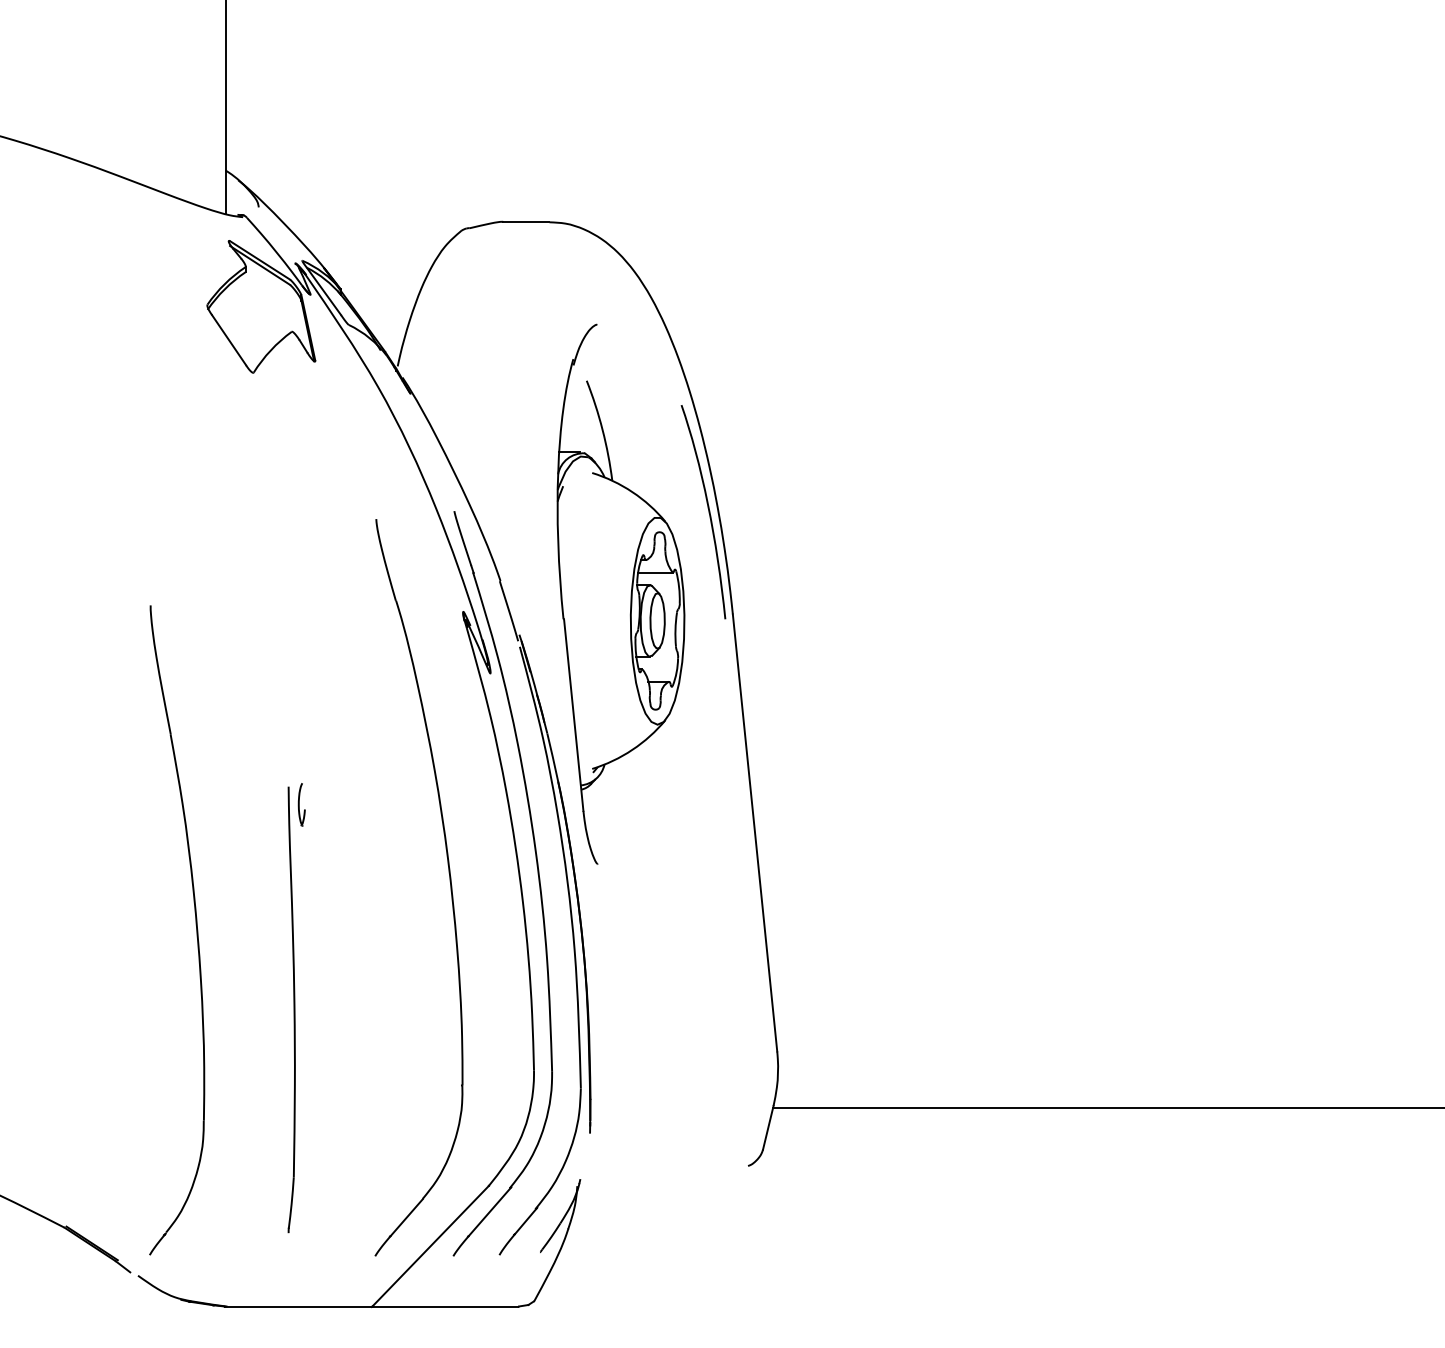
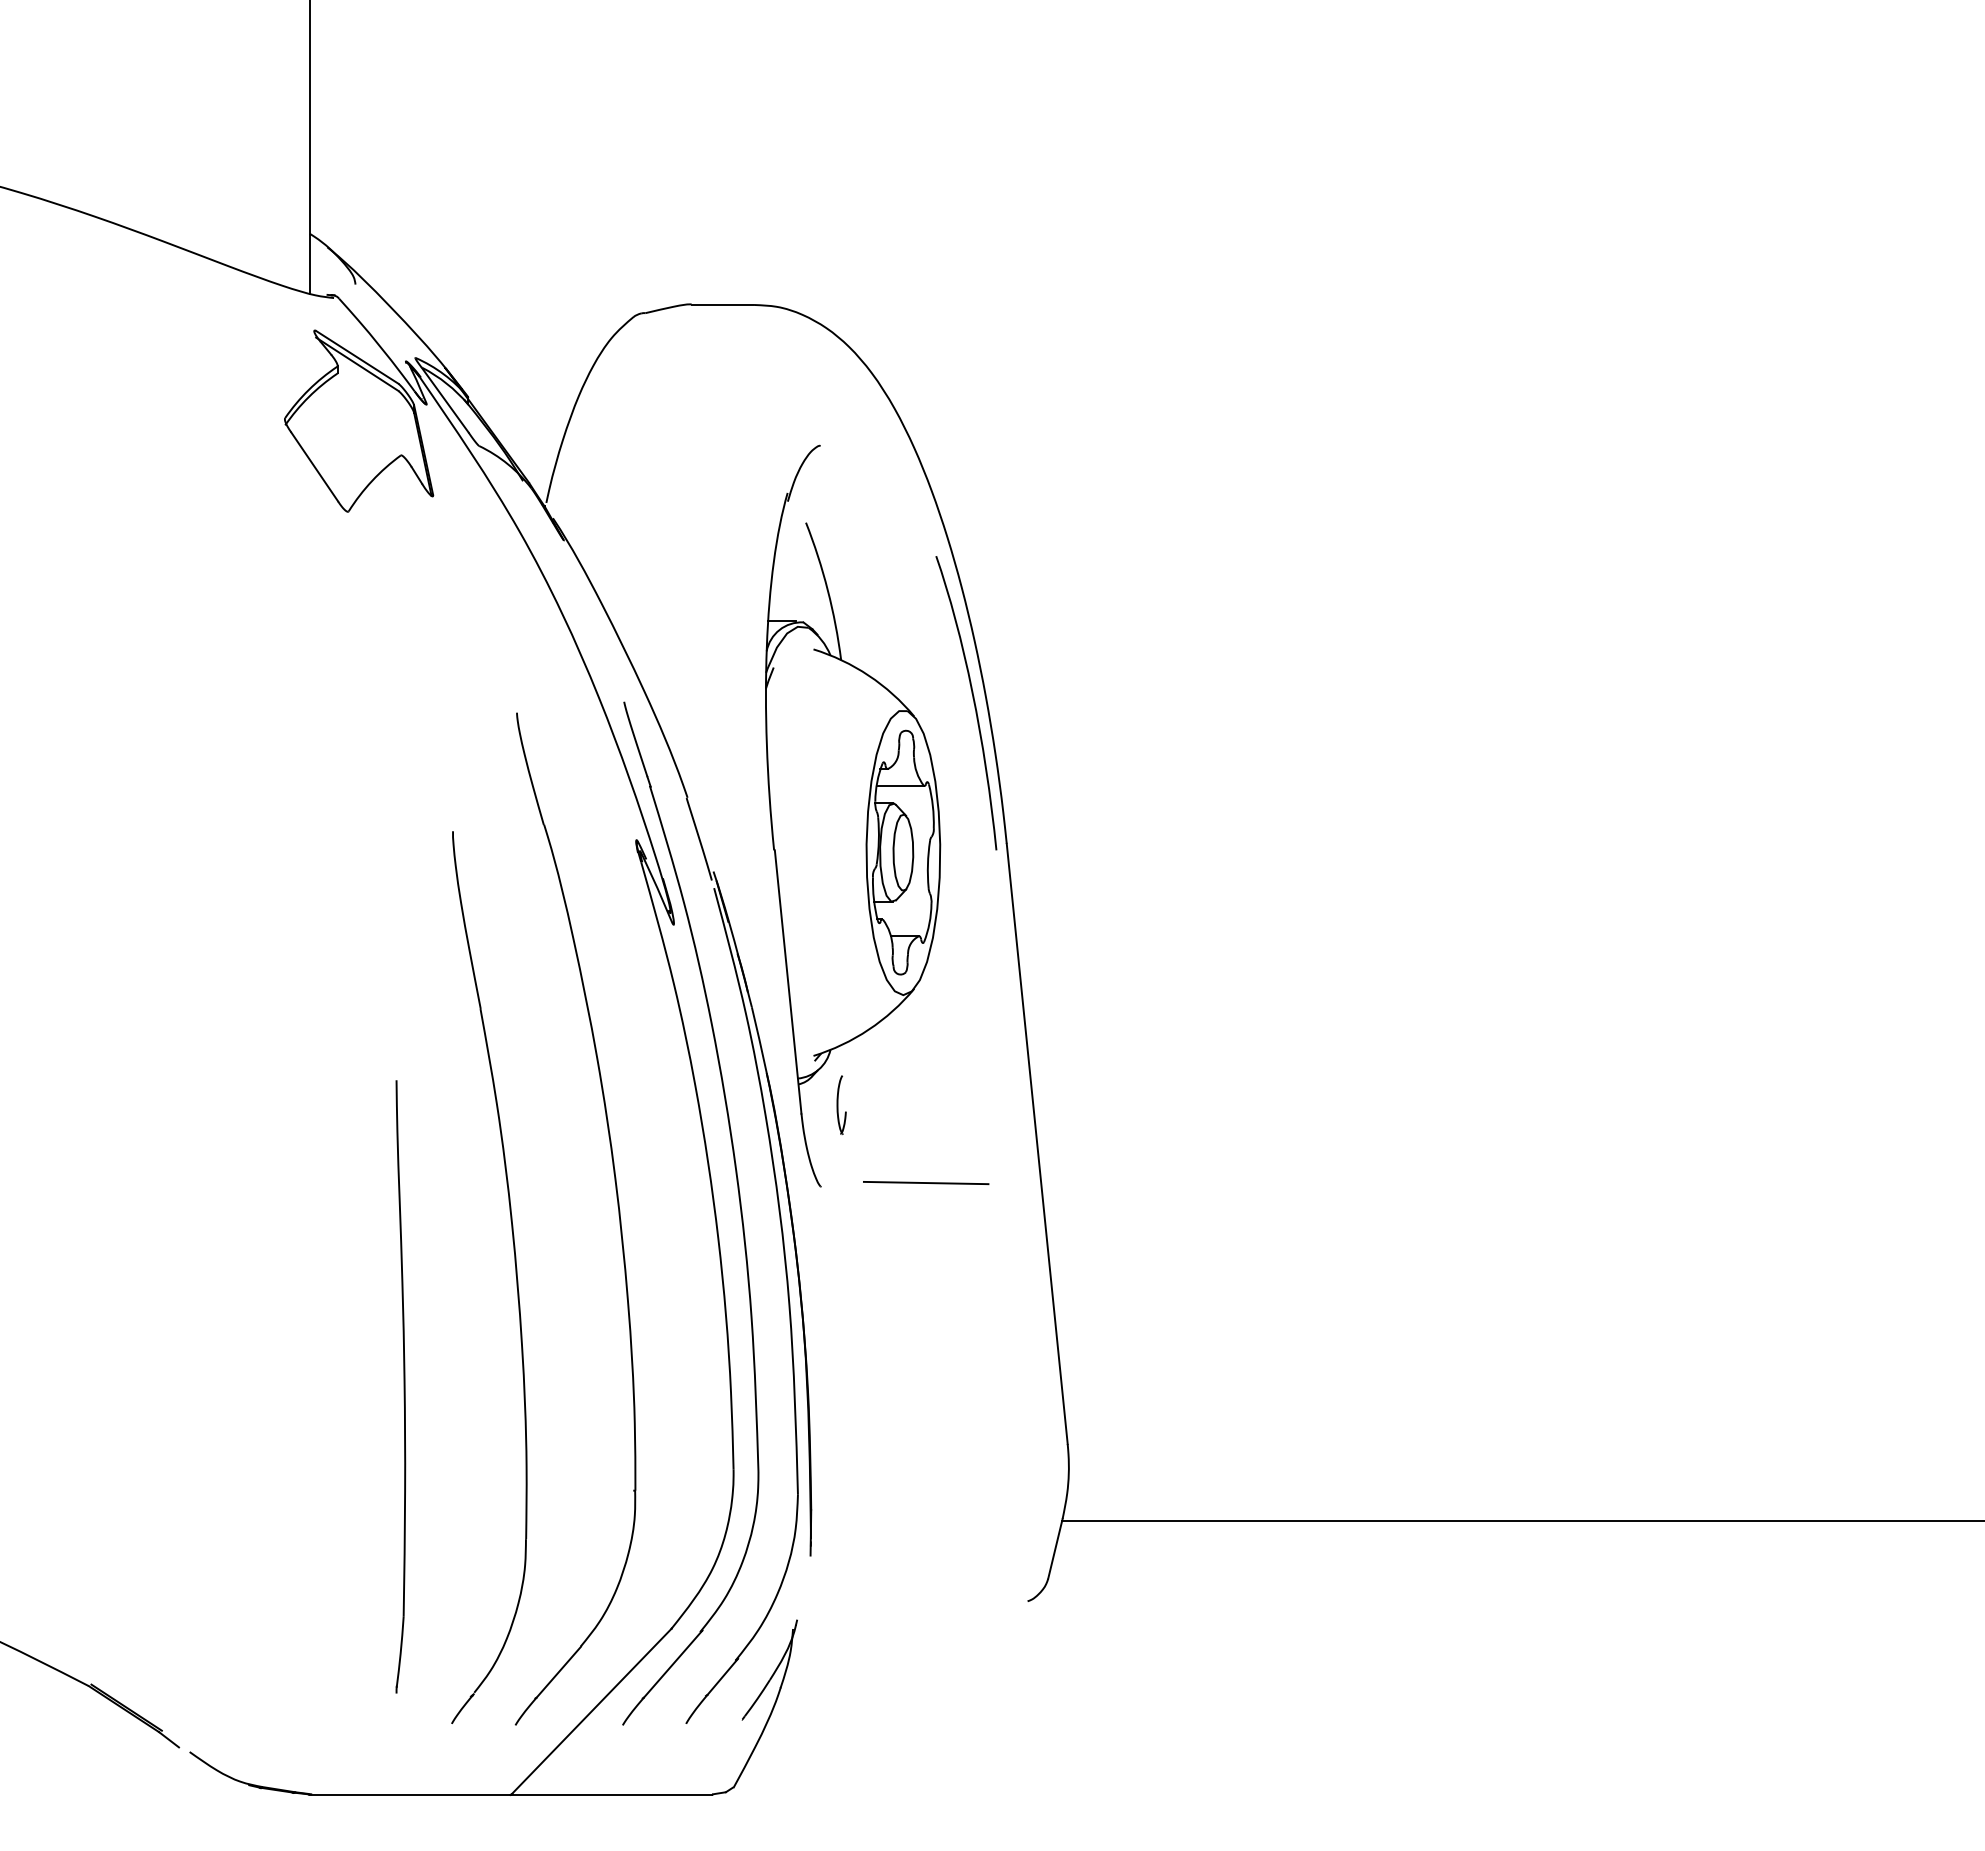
part: (301, 804) -> (841, 1104), moved
line: (673, 861) -> (925, 1182), added
part: (196, 928) -> (515, 1275), moved

